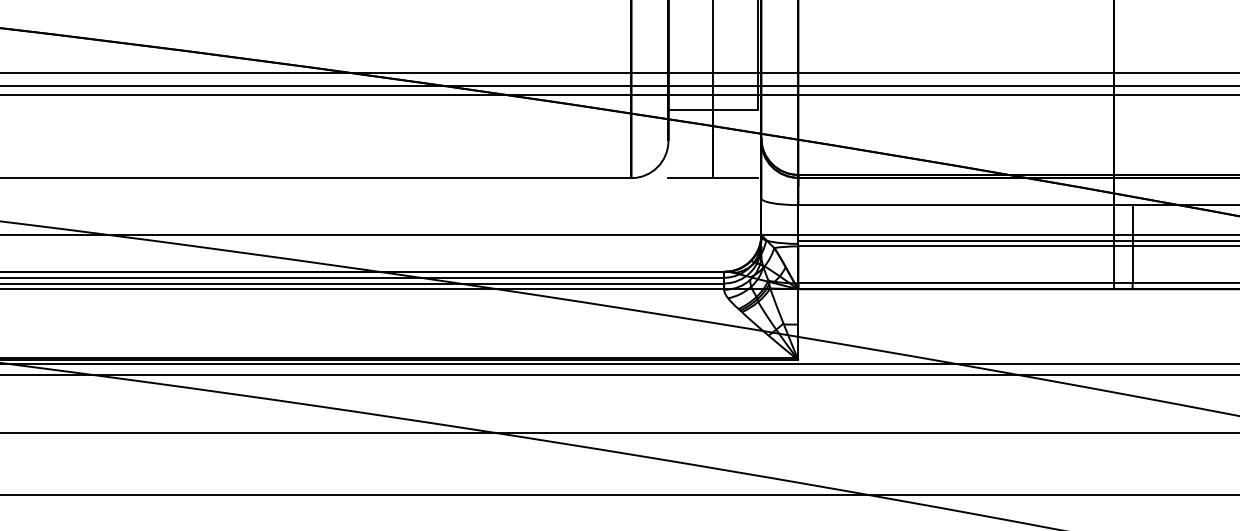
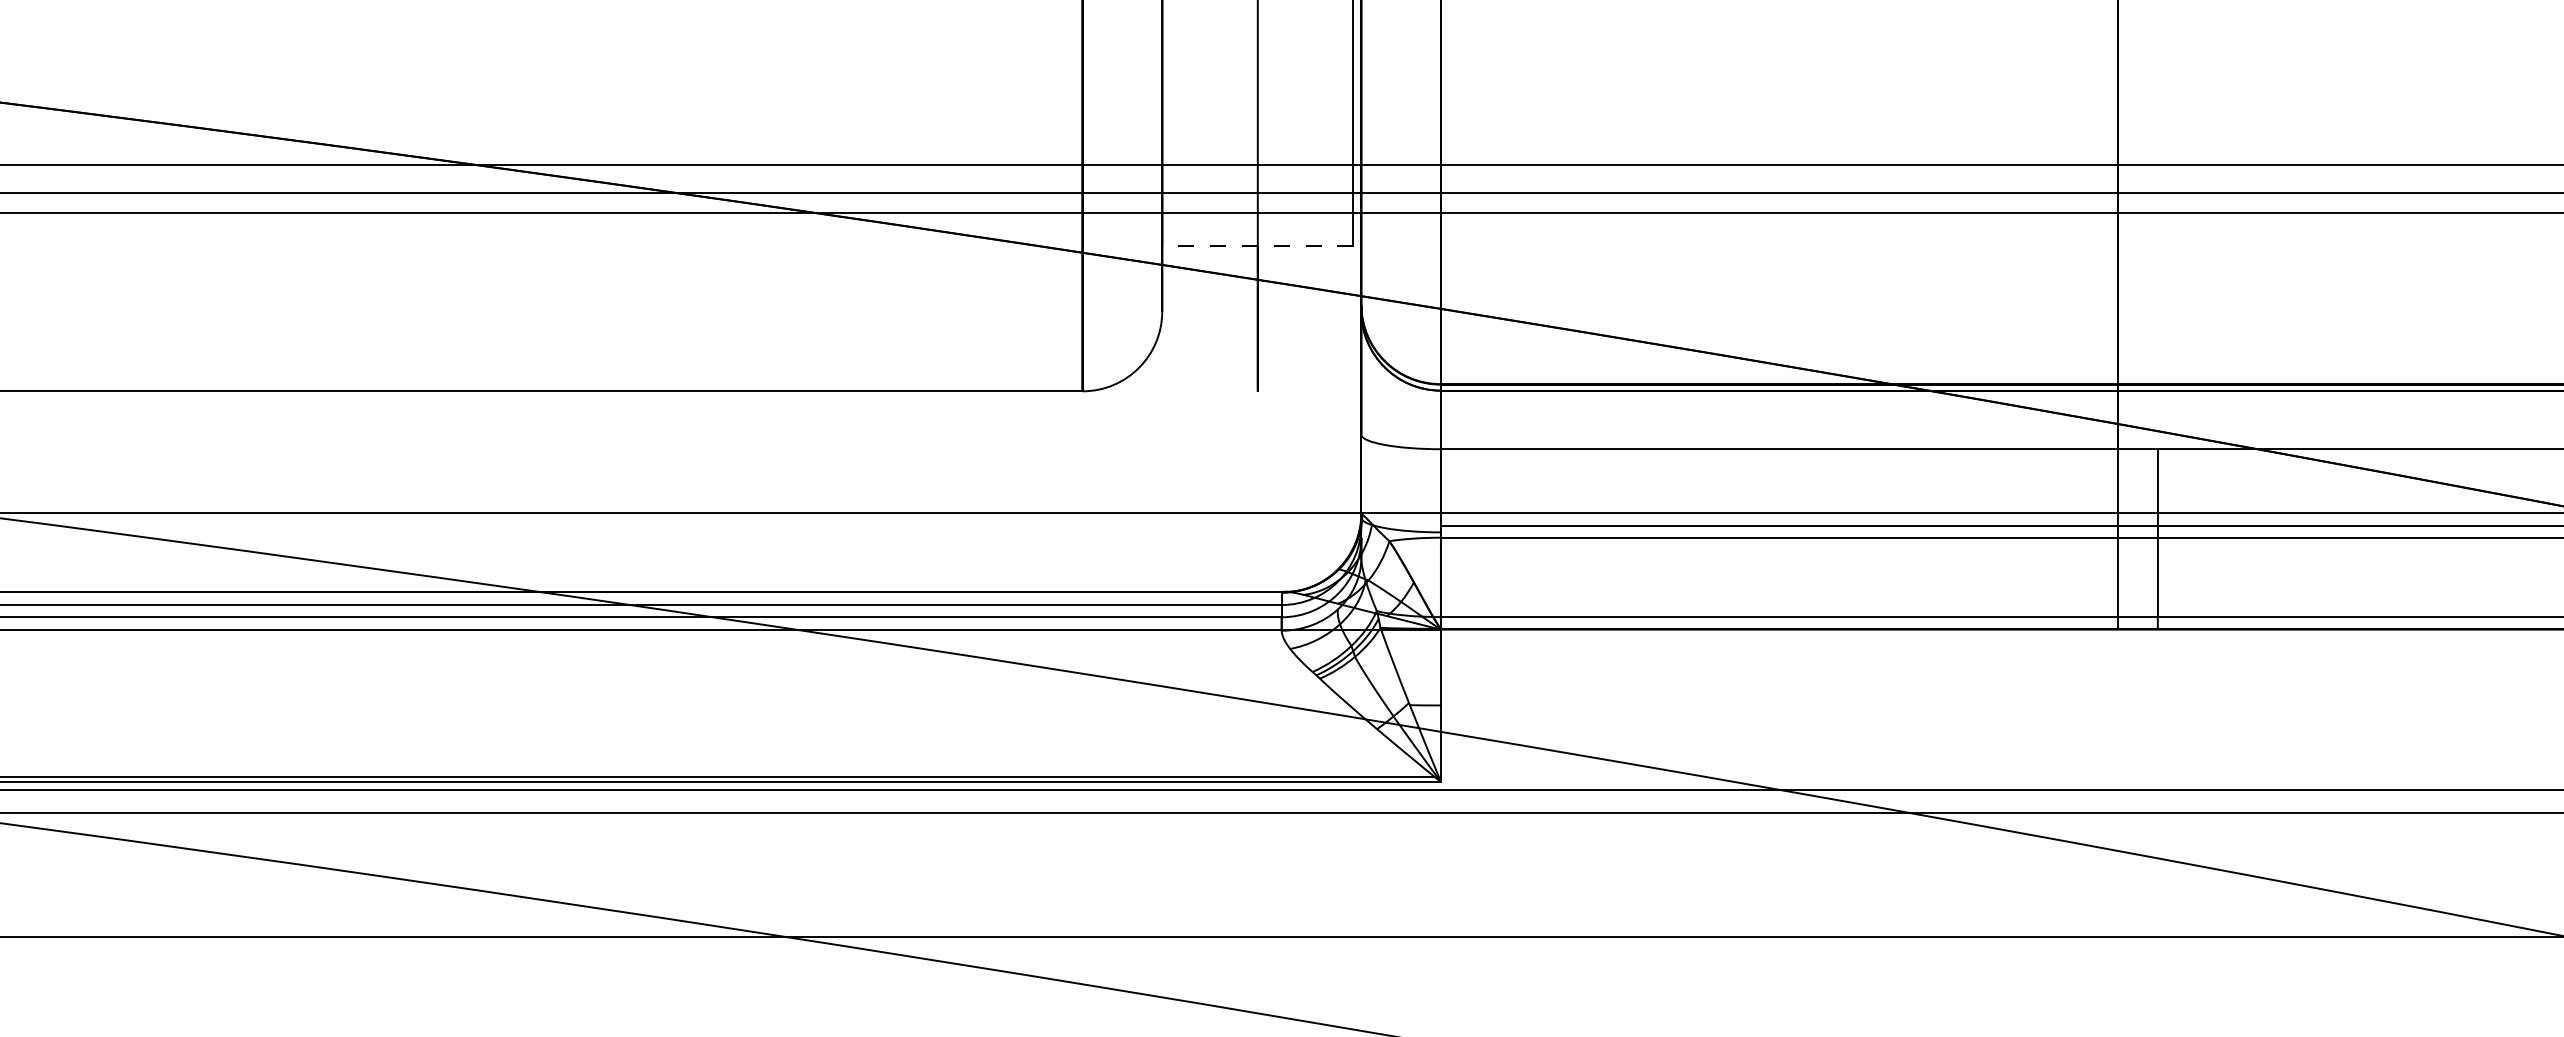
line: (712, 110) -> (1256, 246), solid -> dashed
line: (712, 178) -> (1256, 392), removed

